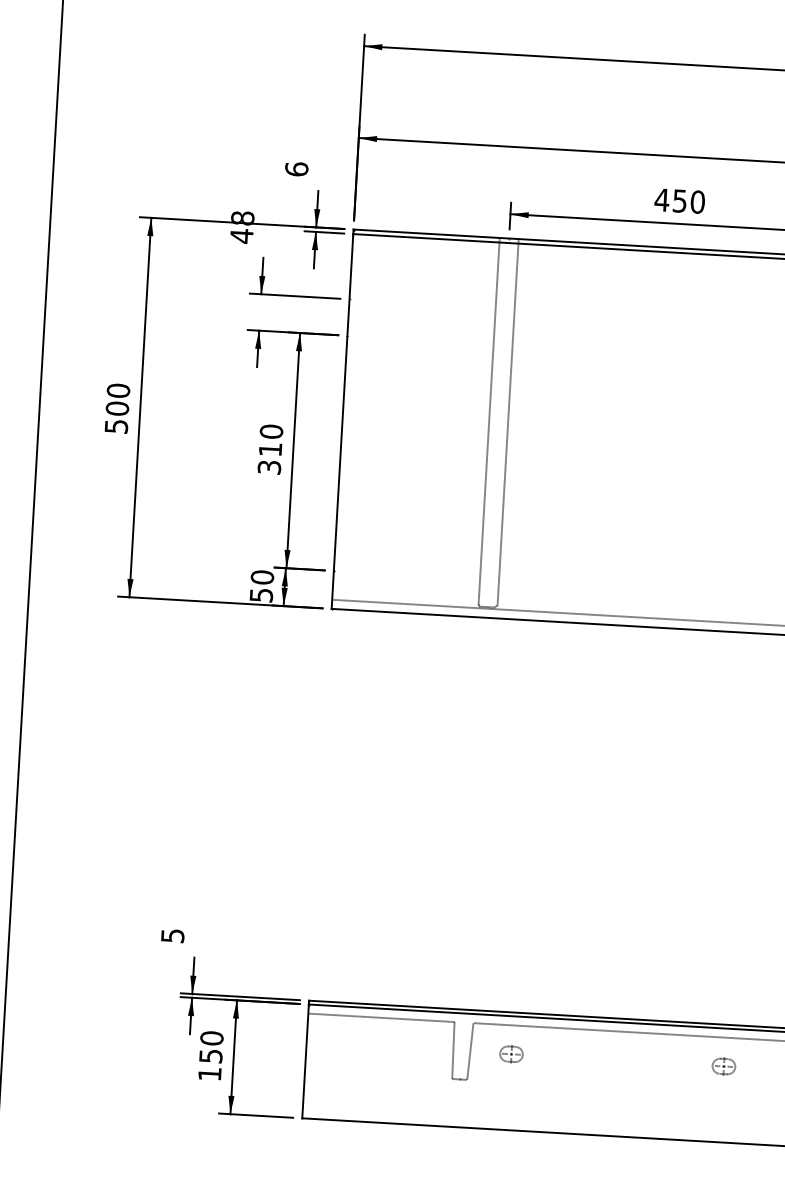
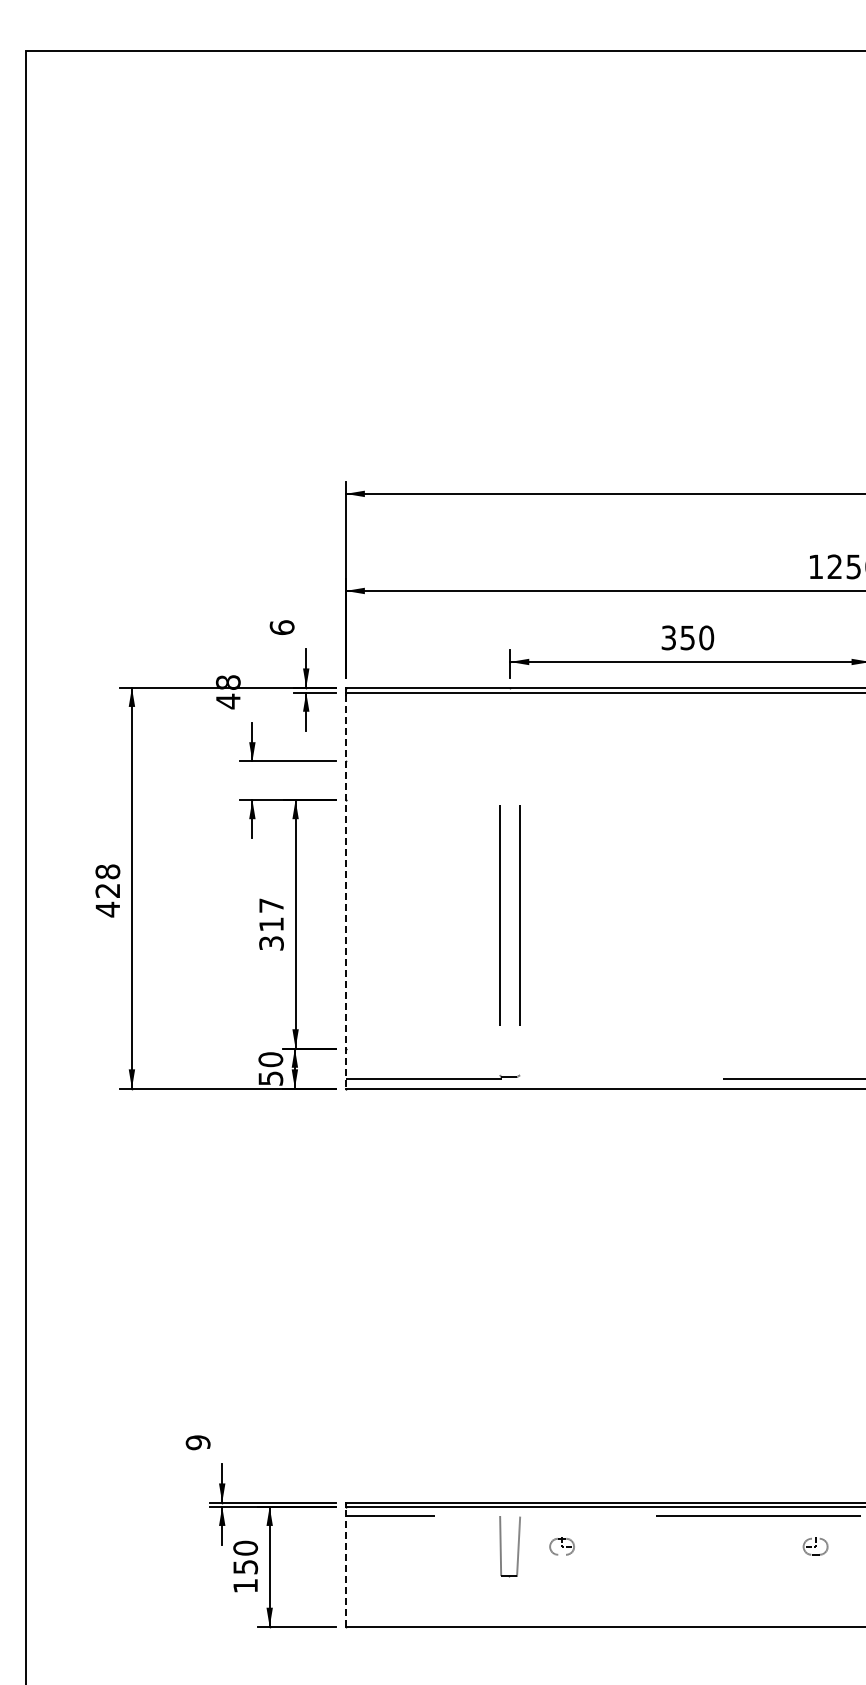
text: (661, 199) -> (668, 637), 450 -> 350
text: (117, 408) -> (107, 890), 500 -> 428
line: (342, 422) -> (345, 891), solid -> dashed
text: (271, 431) -> (271, 905), 310 -> 317
text: (172, 935) -> (197, 1442), 5 -> 9
line: (305, 1061) -> (345, 1566), solid -> dashed
part: (723, 1066) -> (815, 1546), moved

